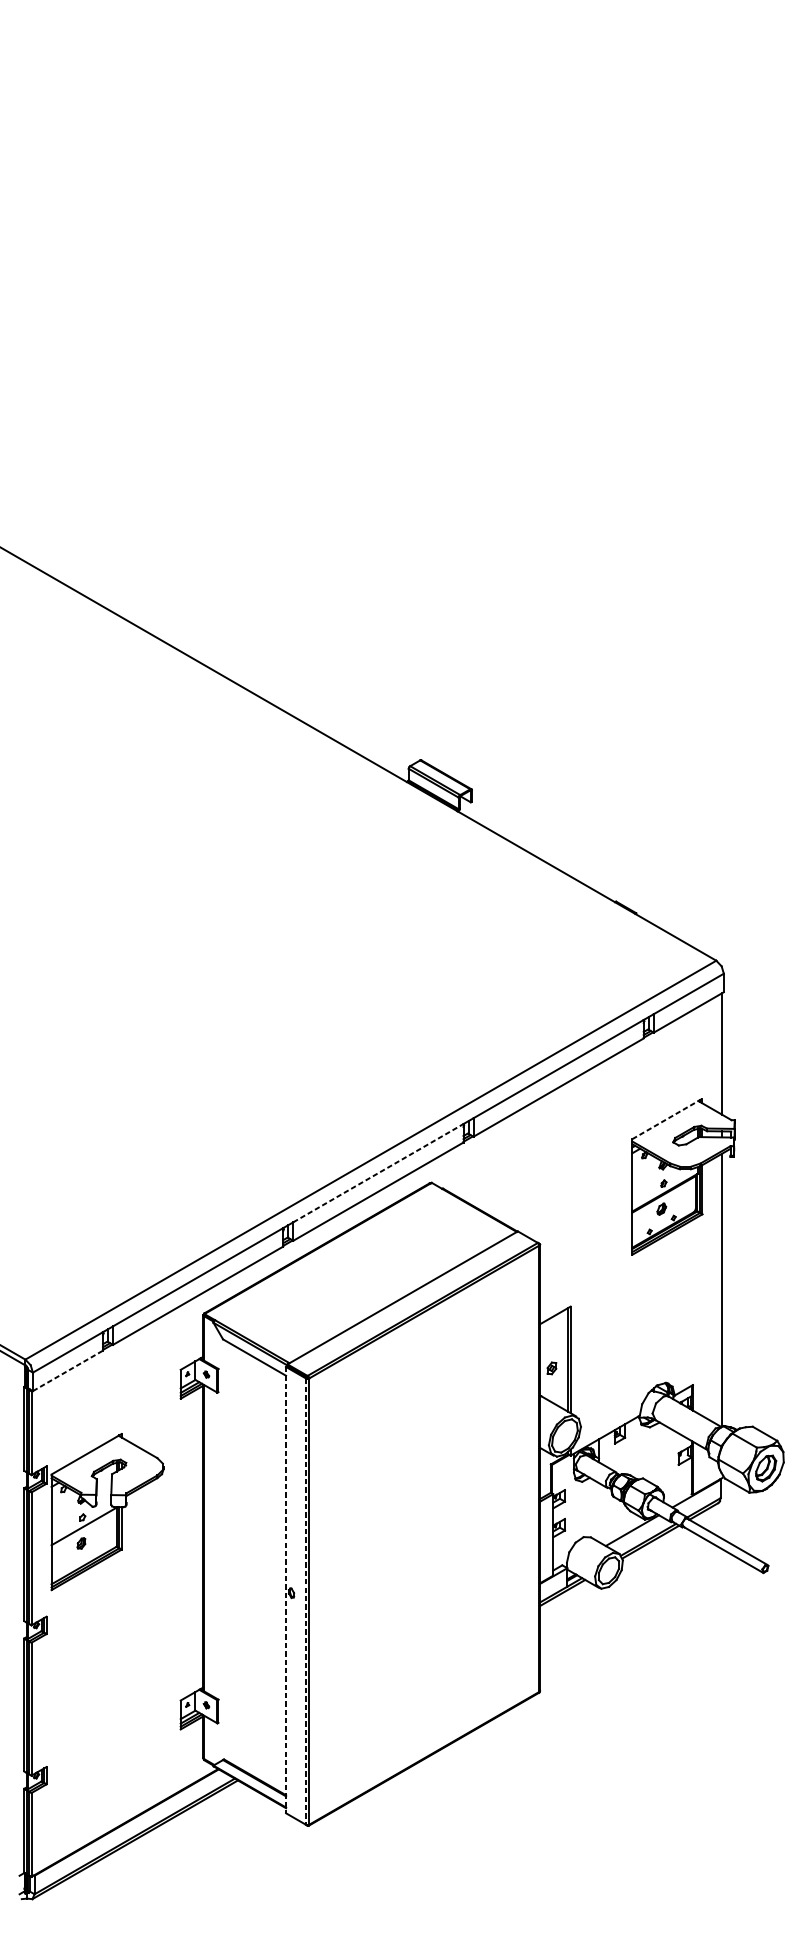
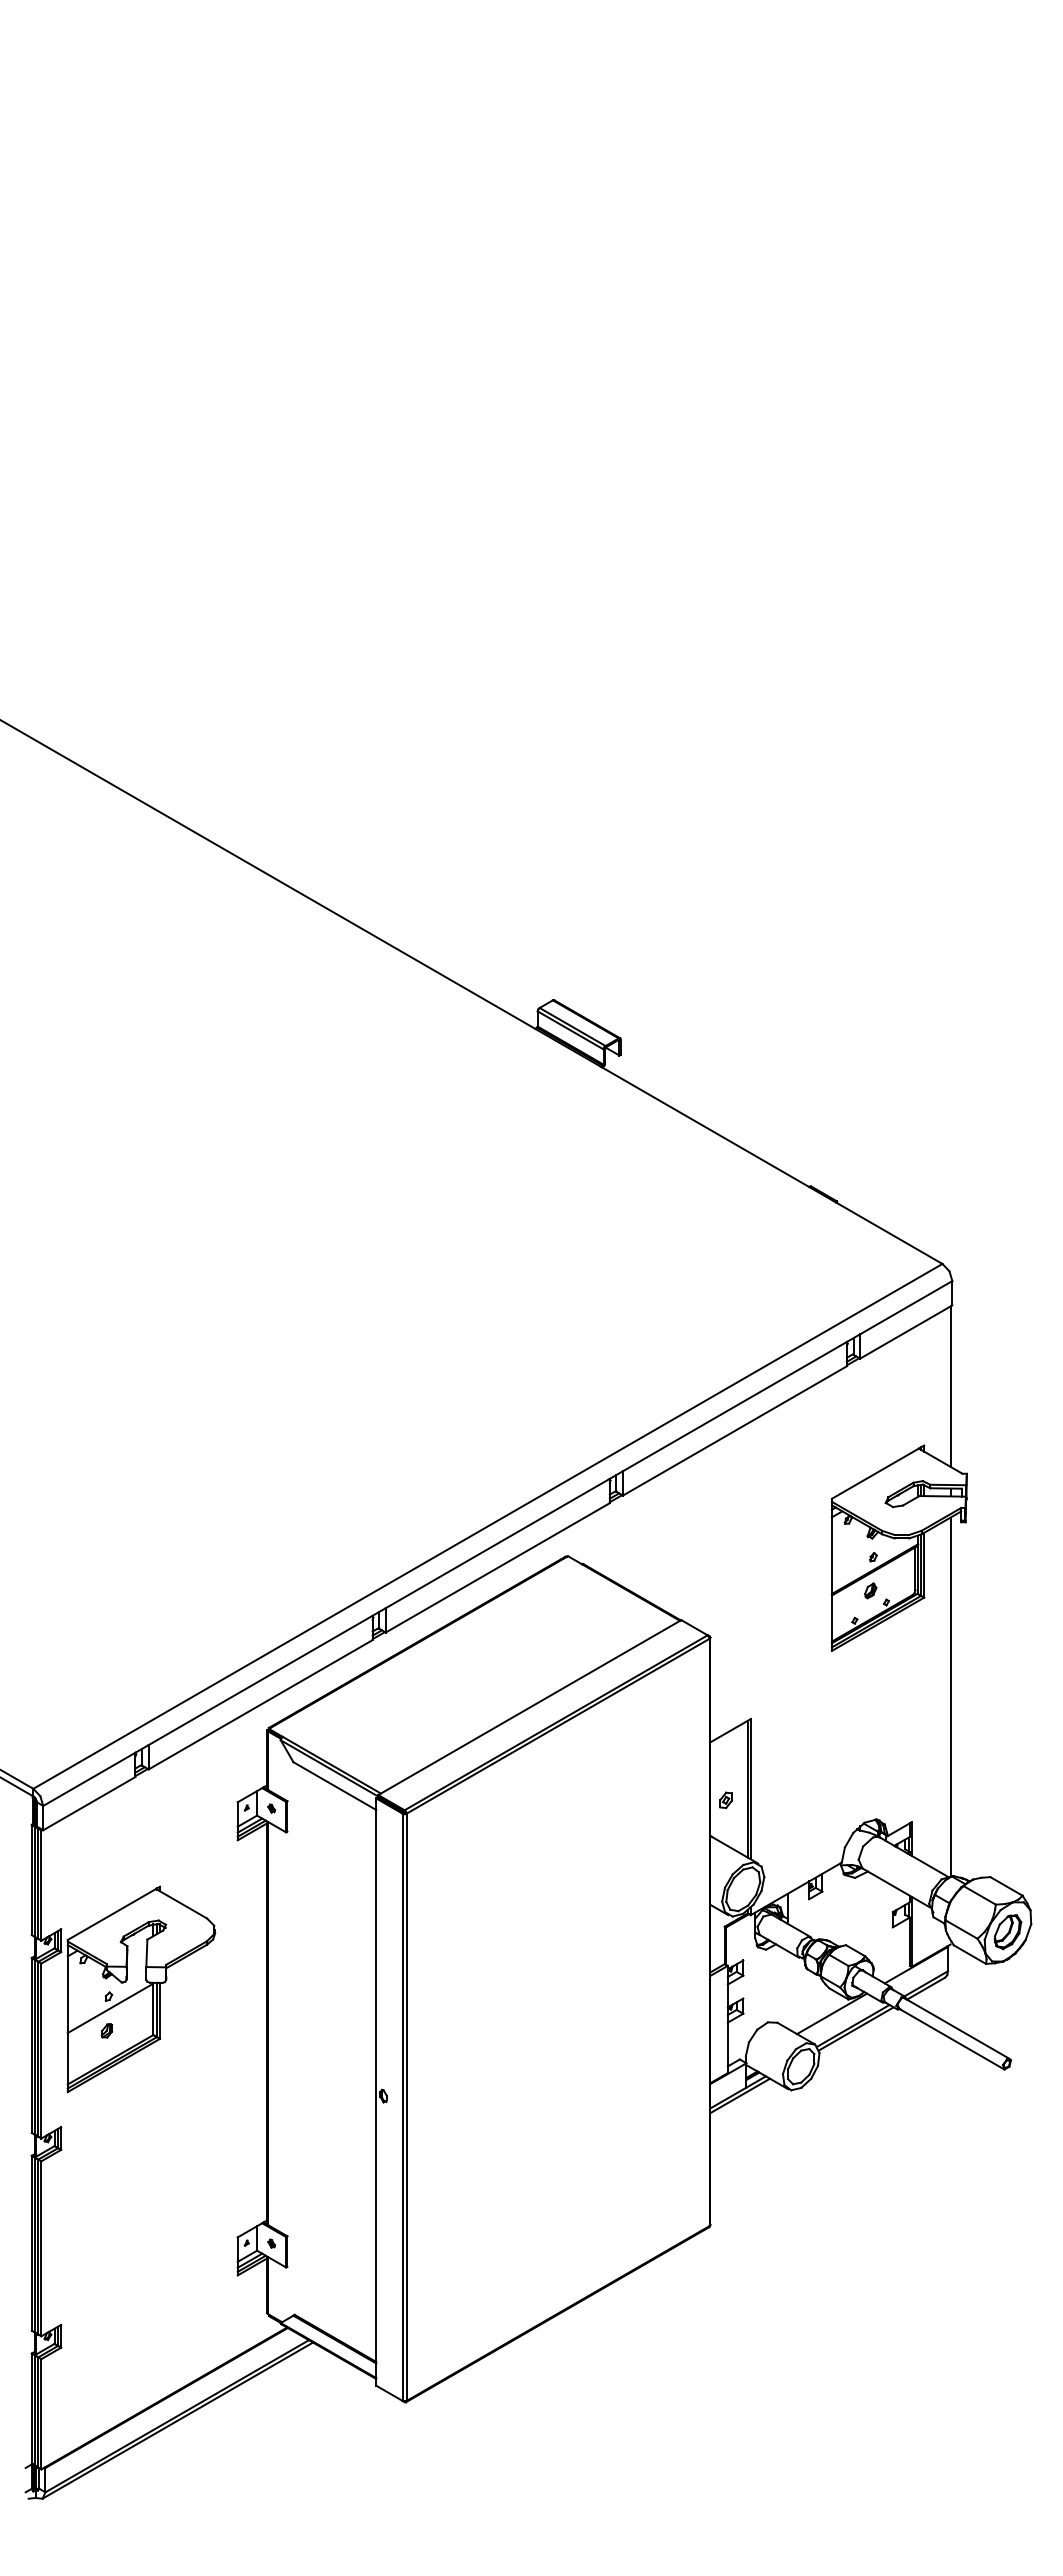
line: (667, 1118) -> (878, 1471), dashed -> solid
line: (378, 1173) -> (498, 1543), dashed -> solid
line: (68, 1370) -> (89, 1803), dashed -> solid
line: (286, 1590) -> (376, 2092), dashed -> solid
line: (305, 1601) -> (402, 2107), dashed -> solid

